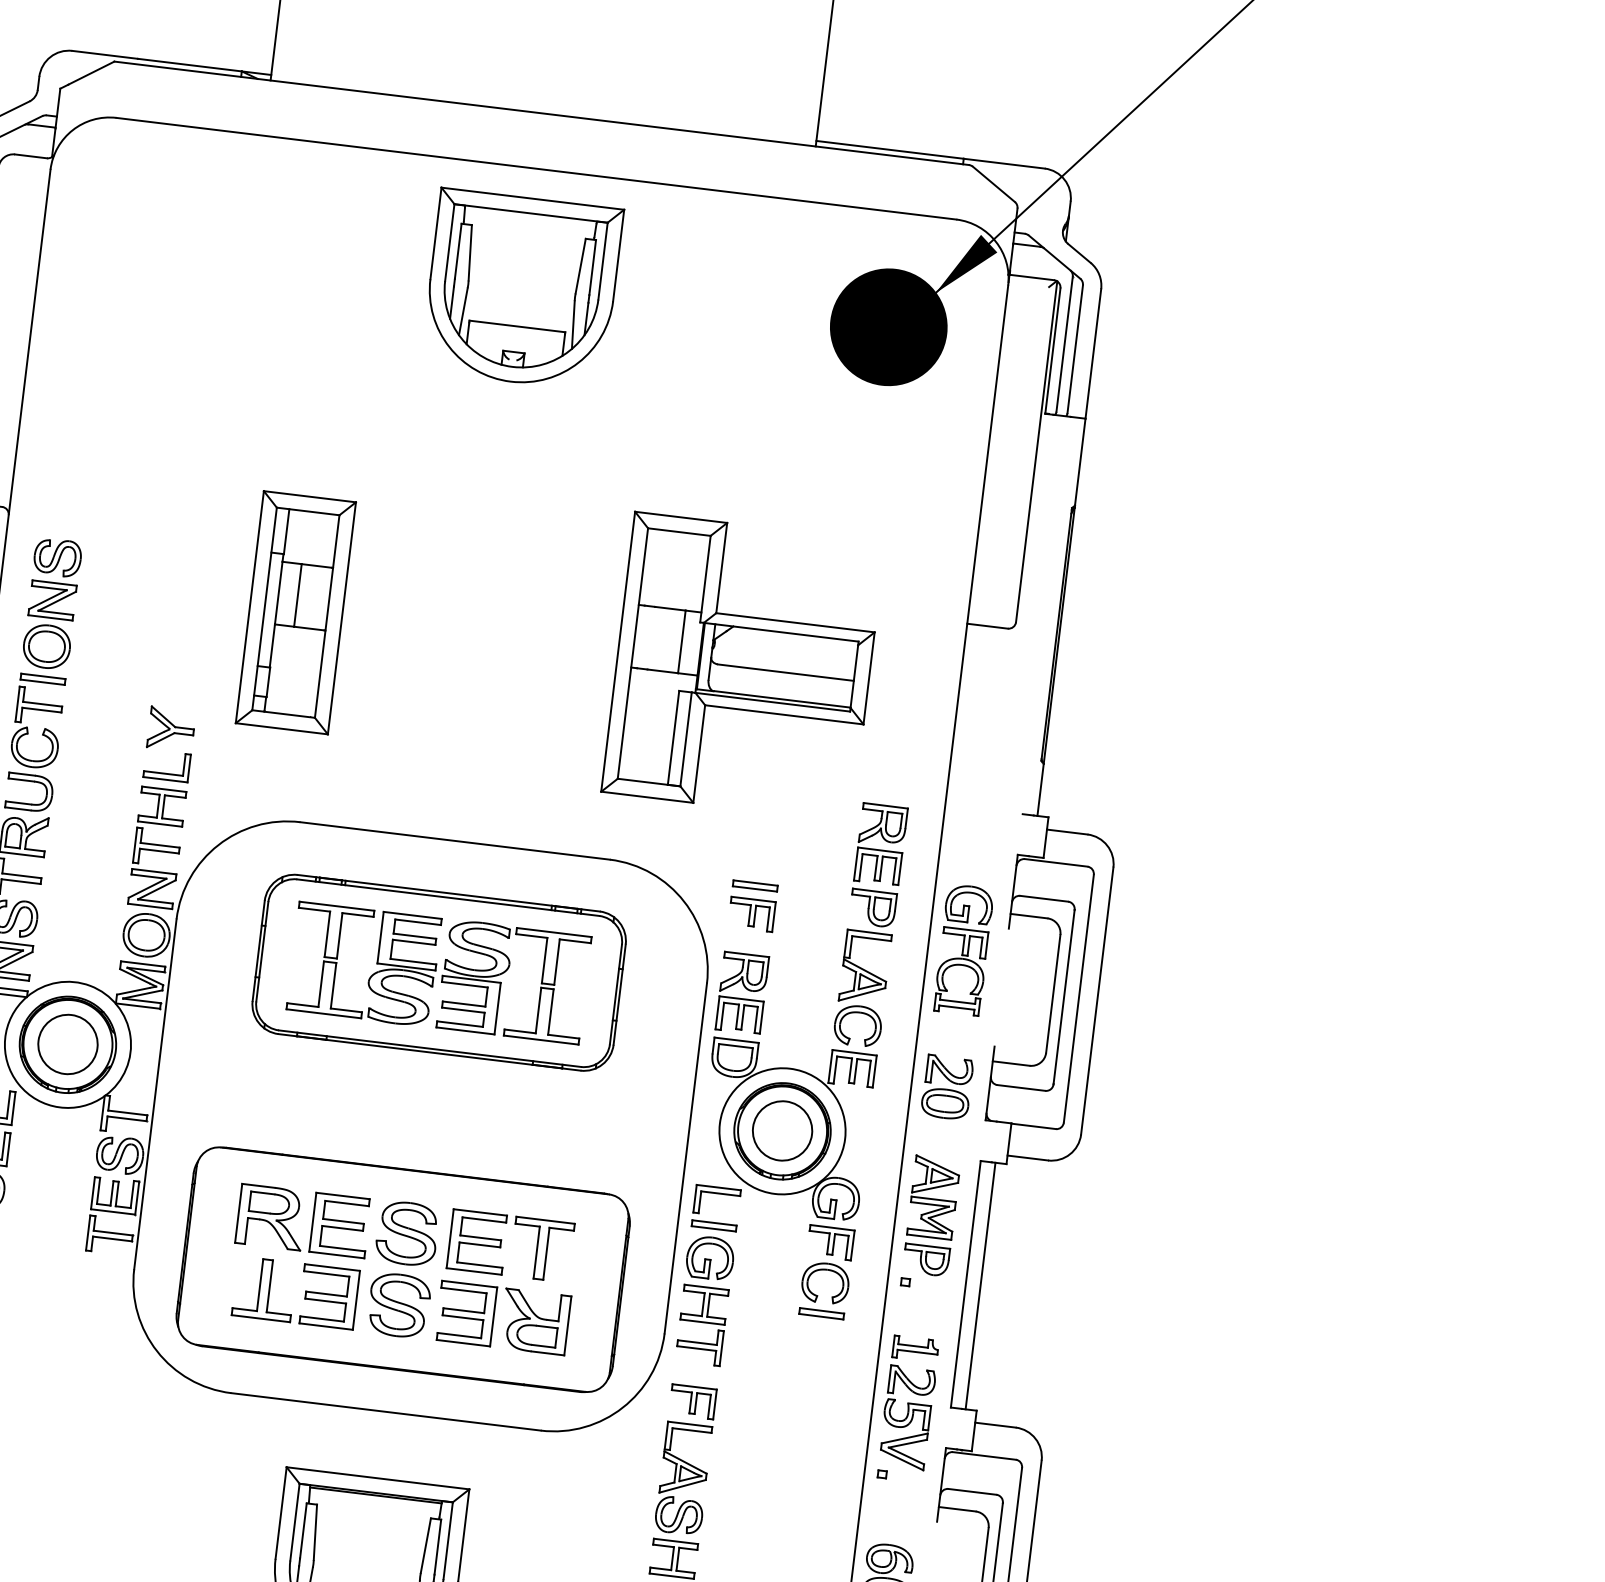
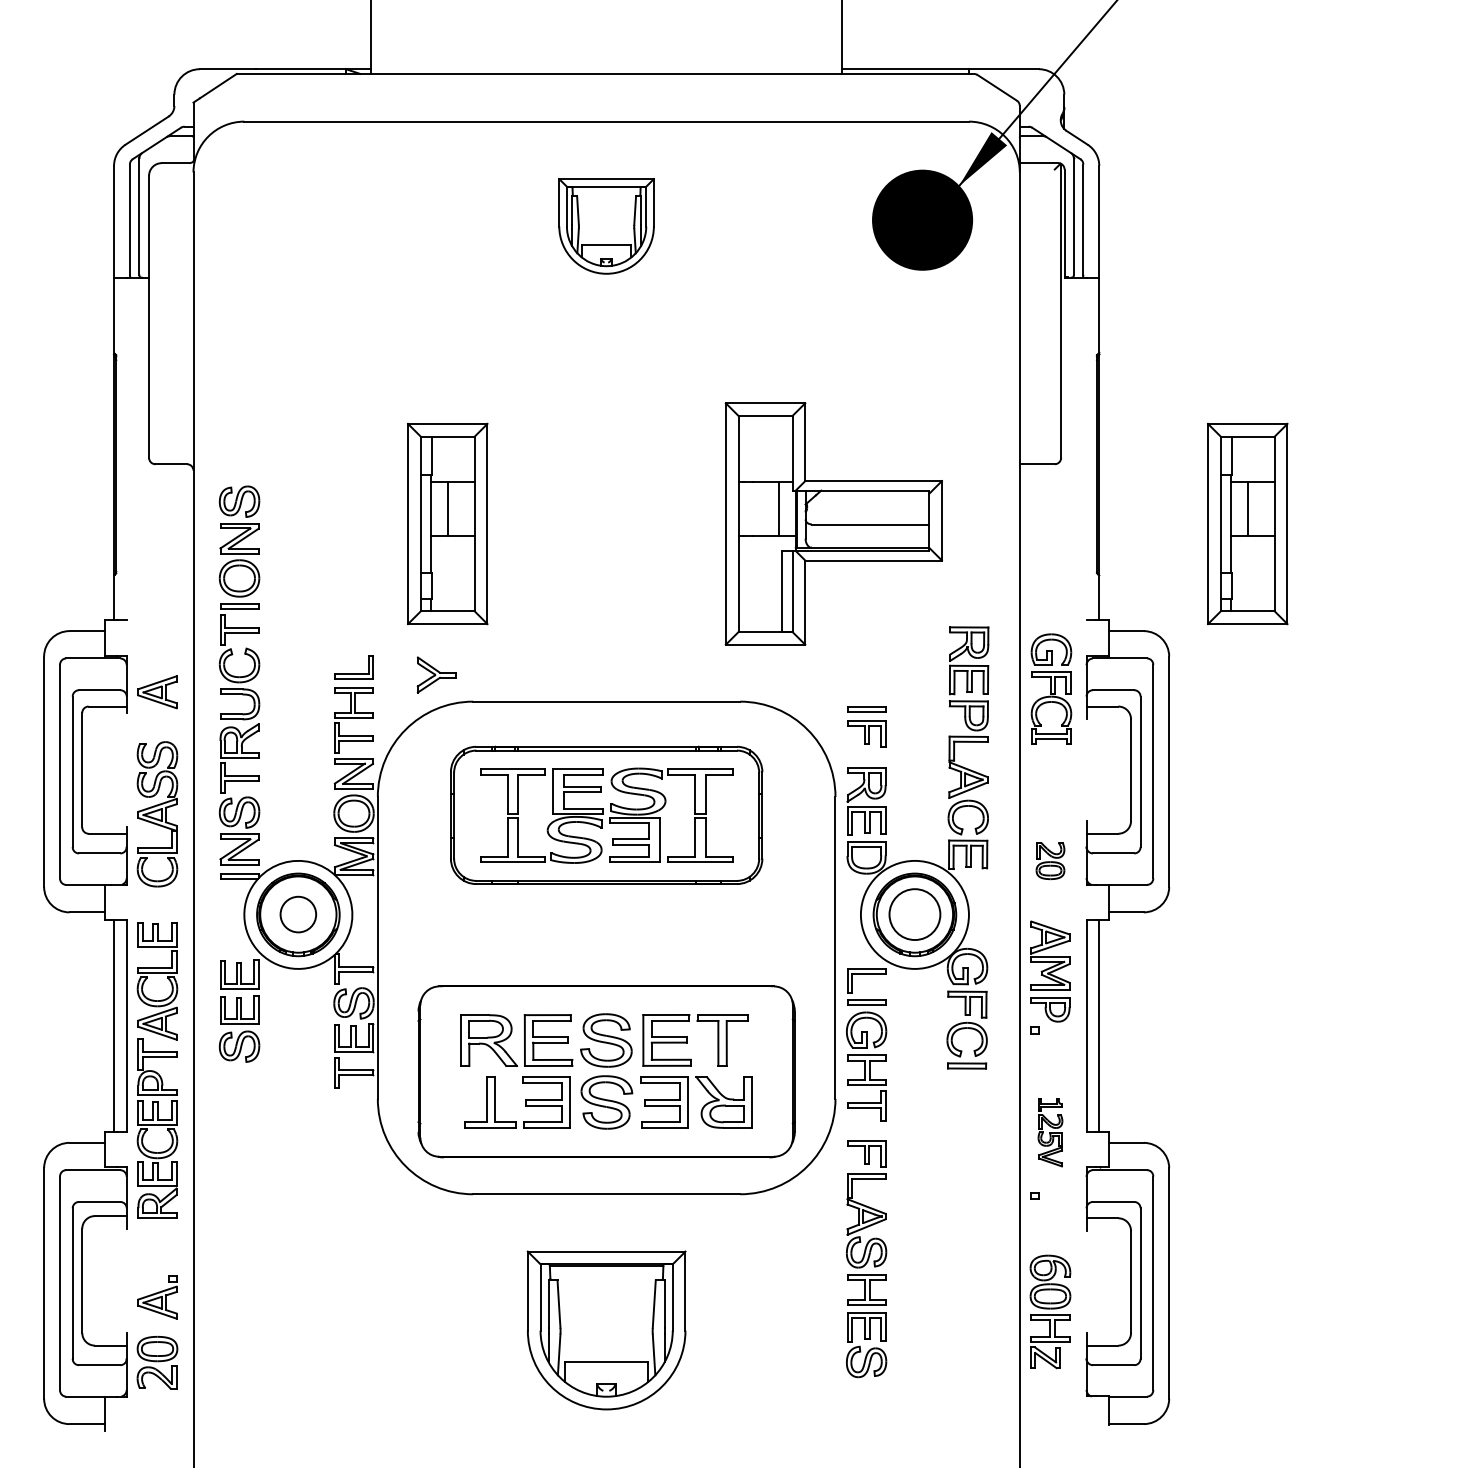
part: (521, 290) -> (606, 226), size x0.6
part: (1222, 724) -> (1247, 523), added
part: (171, 728) -> (436, 674), moved
part: (963, 949) -> (1051, 688), moved
circle: (66, 1044) -> (297, 914), size x0.7
part: (947, 1087) -> (1050, 860), size x0.7
part: (909, 1402) -> (1050, 1132), size x0.6

